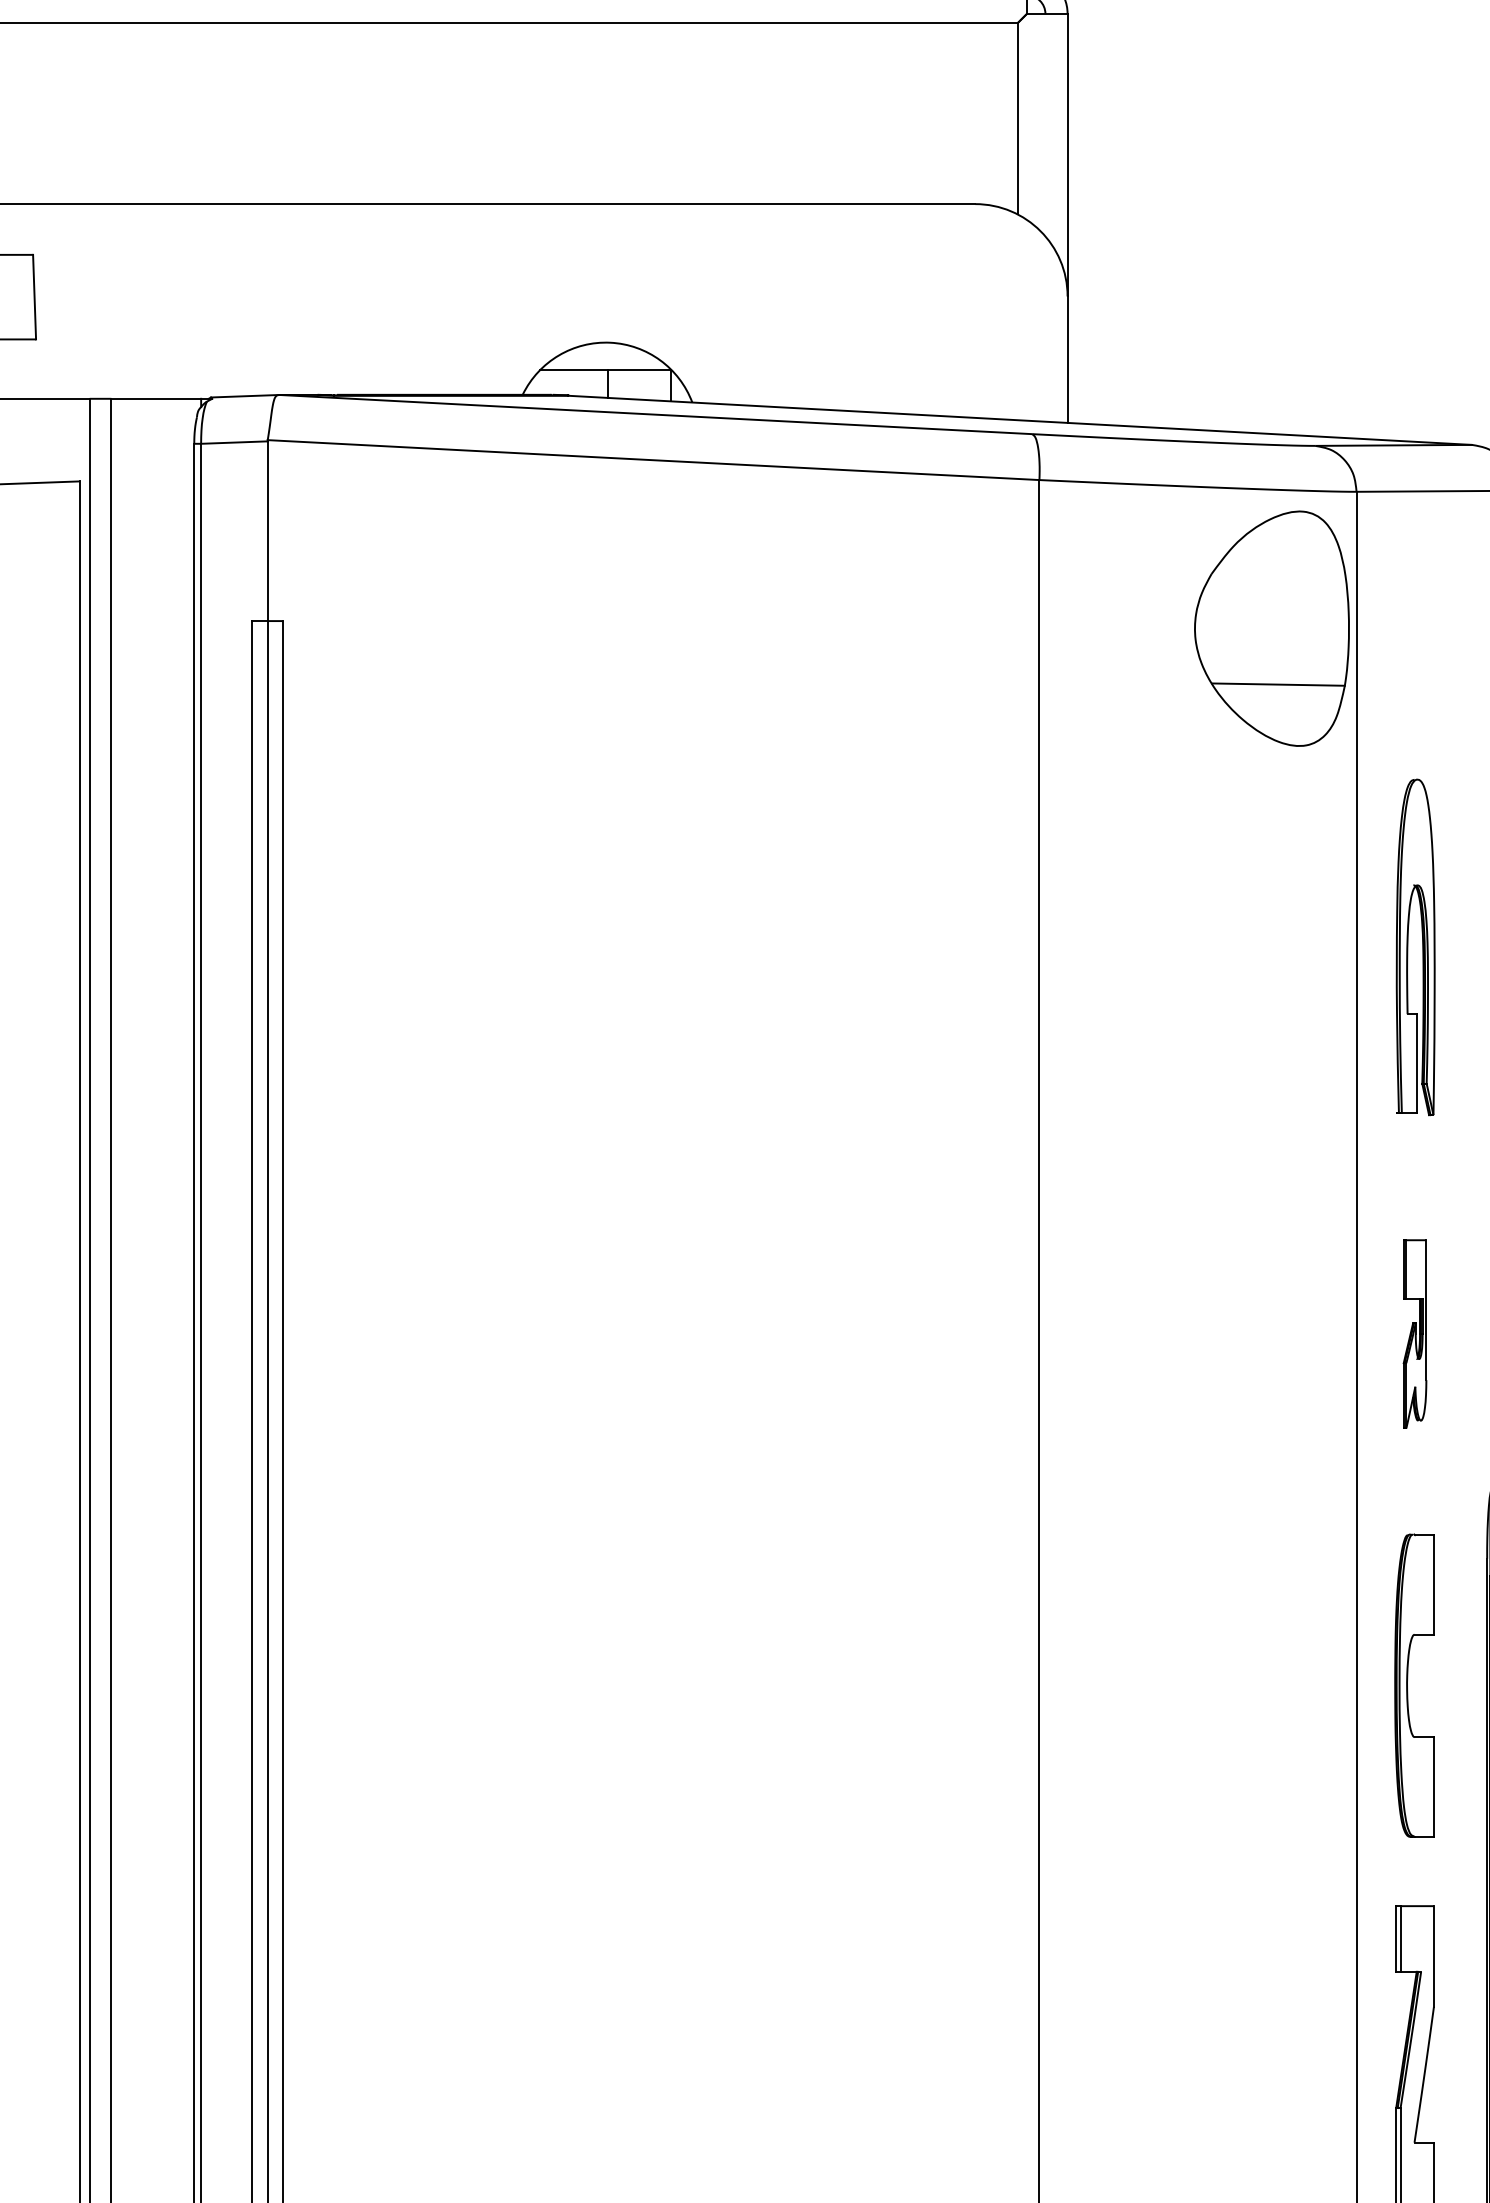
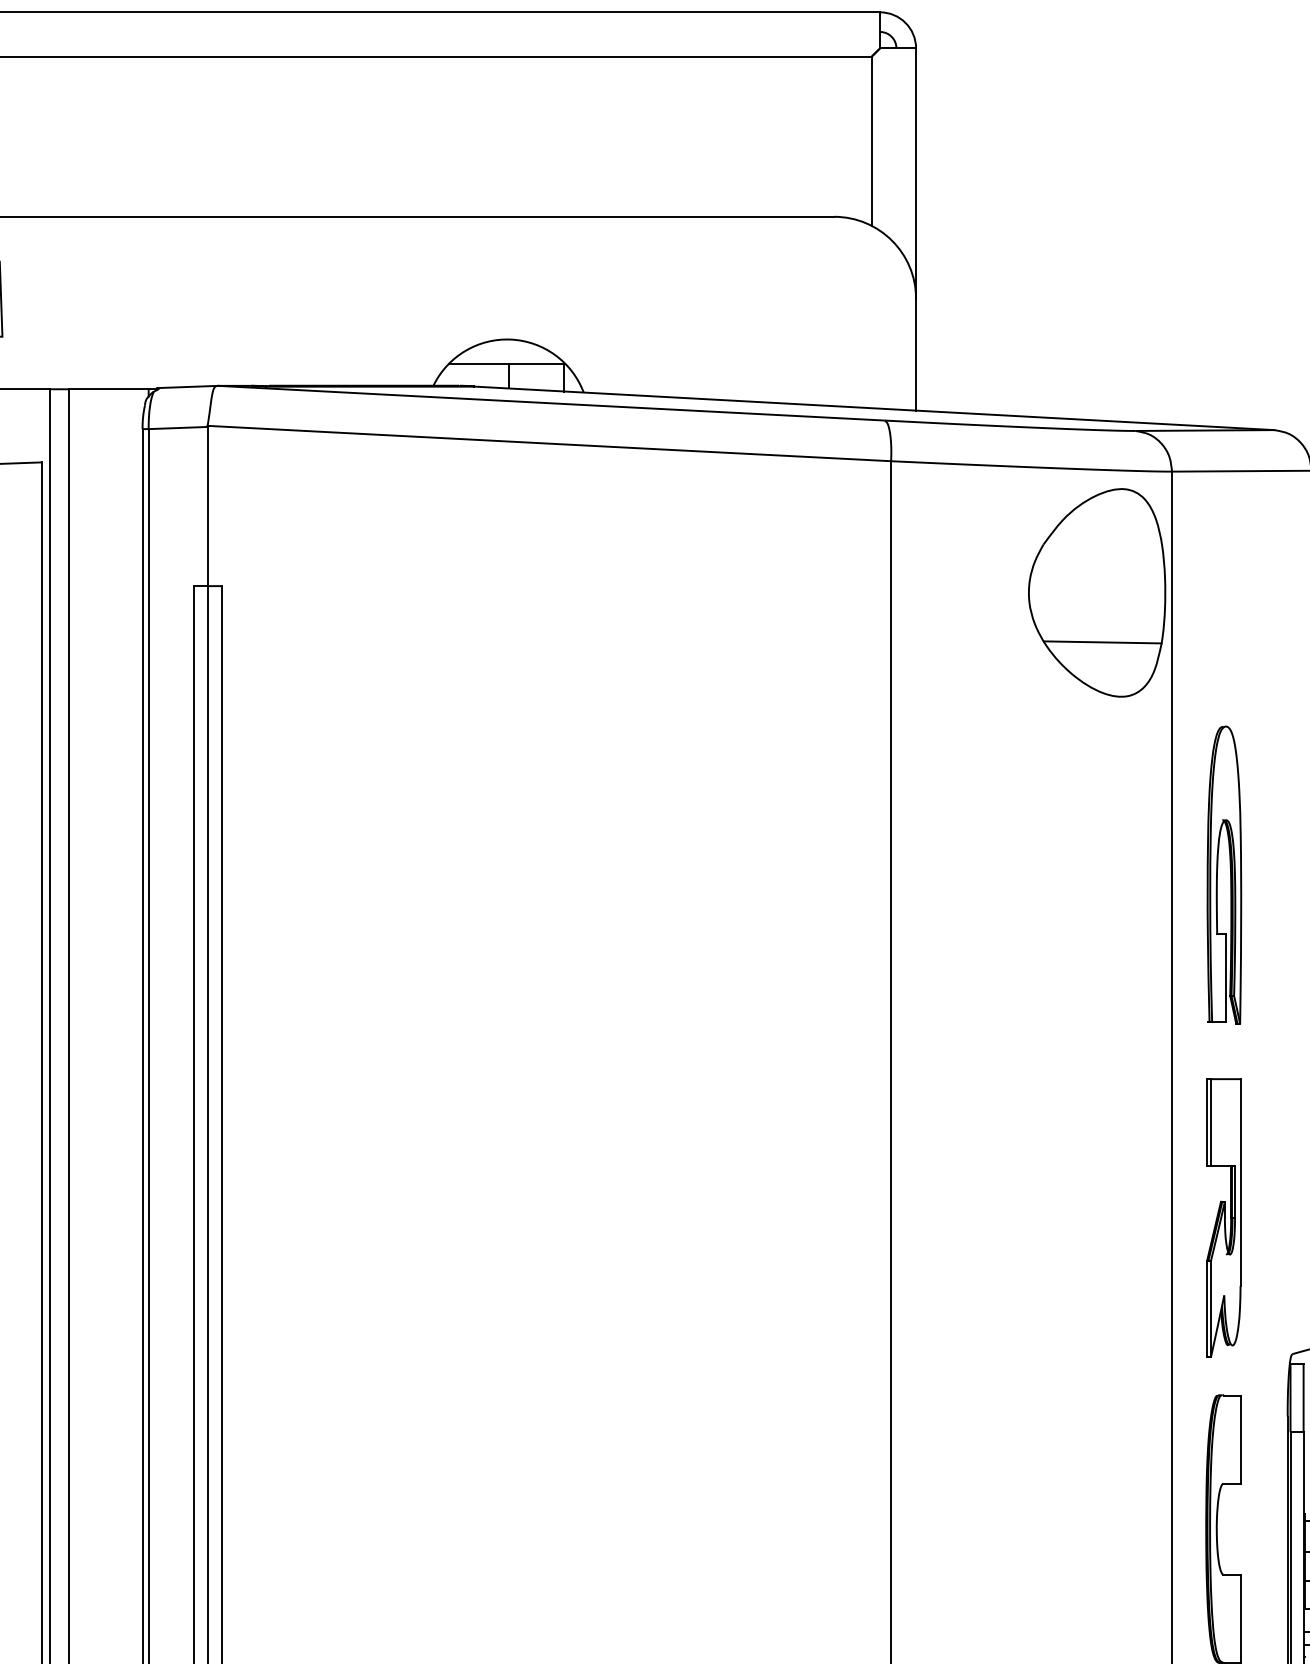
part: (1414, 1333) -> (1223, 1217), size x1.67

